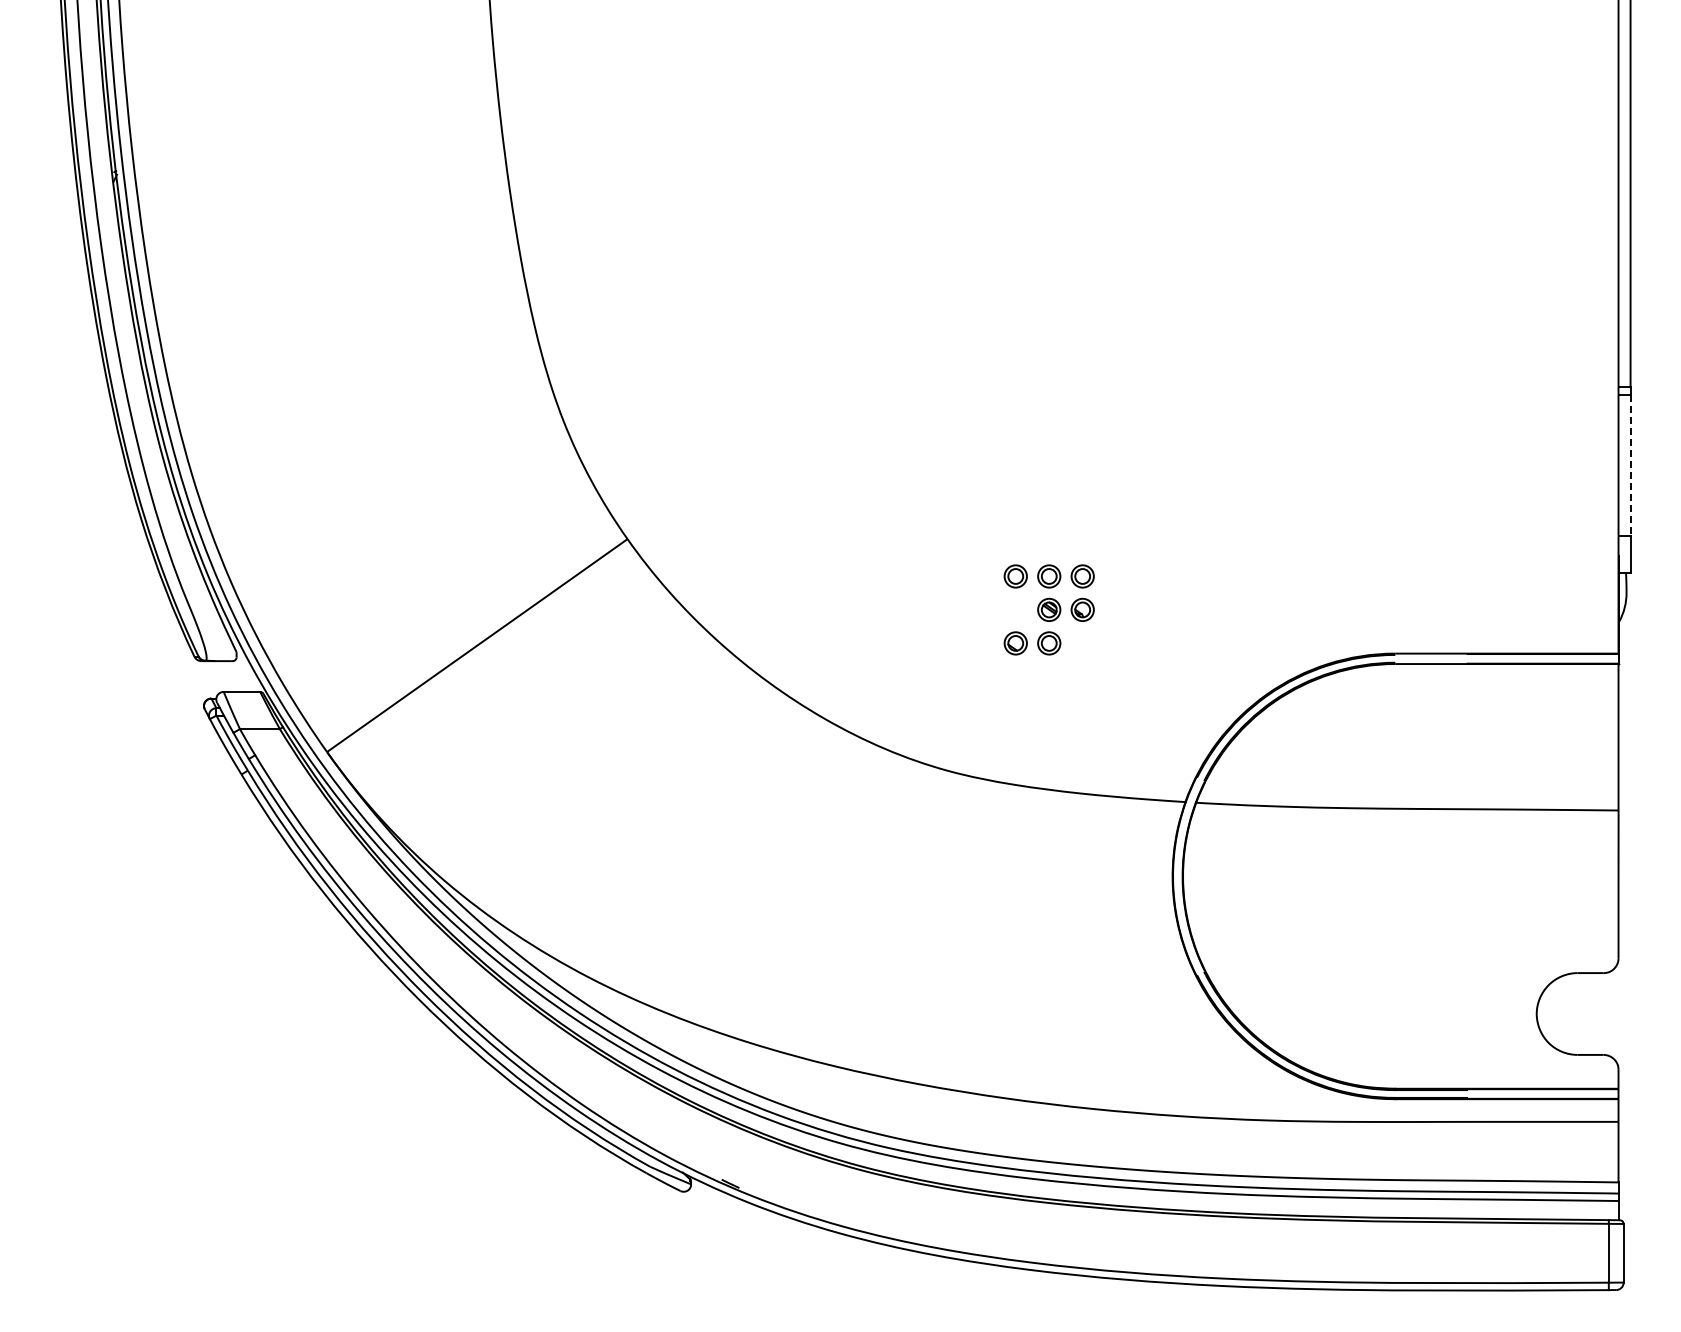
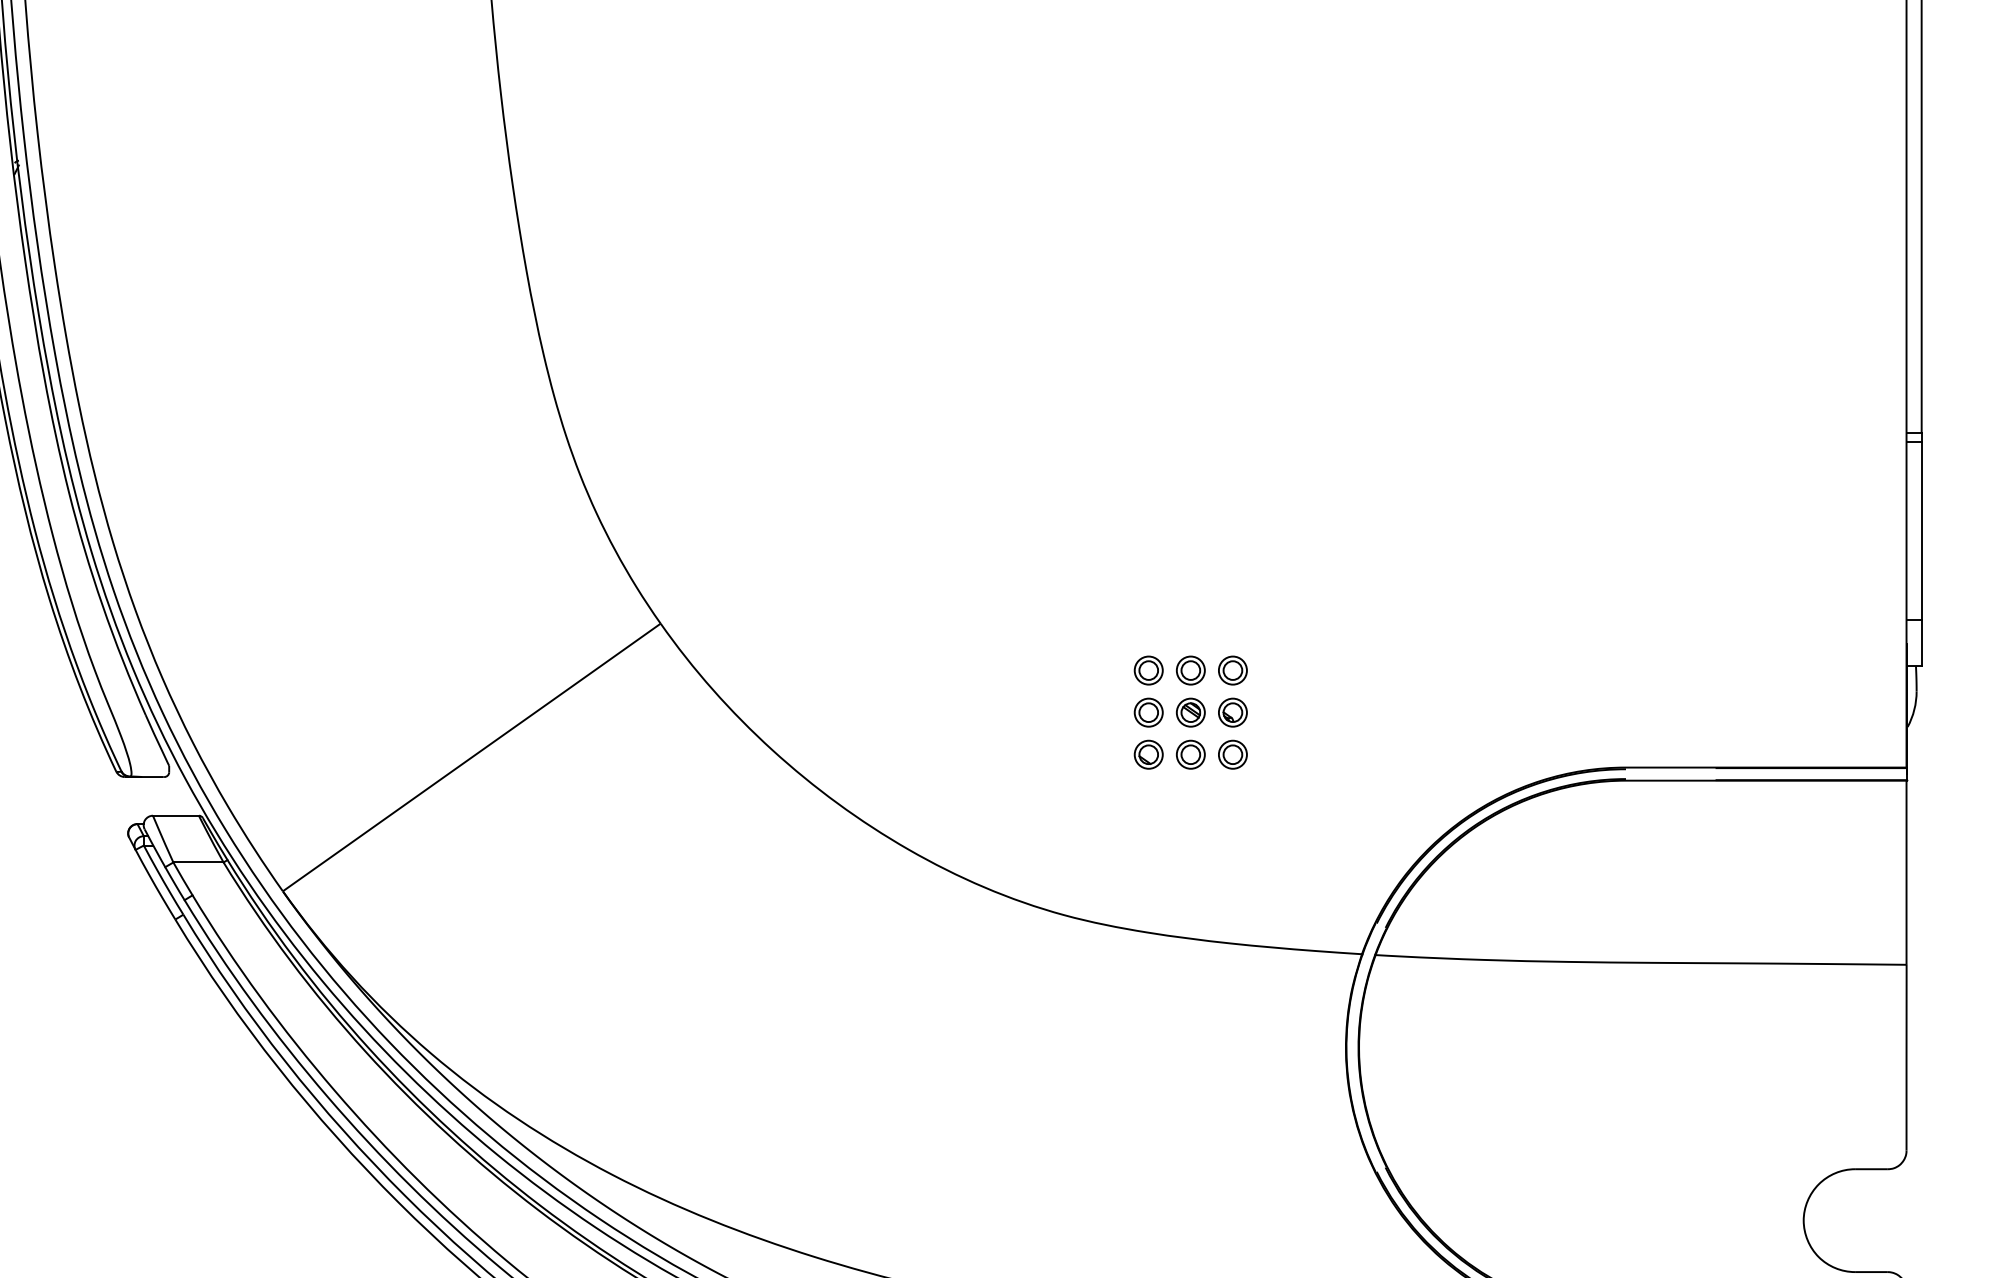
line: (1630, 465) -> (1921, 531), dashed -> solid
part: (1015, 609) -> (1148, 712), added
part: (1082, 643) -> (1232, 754), added

